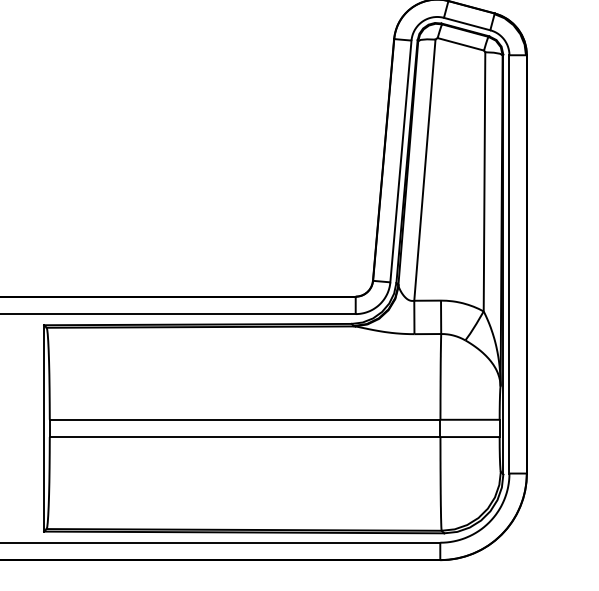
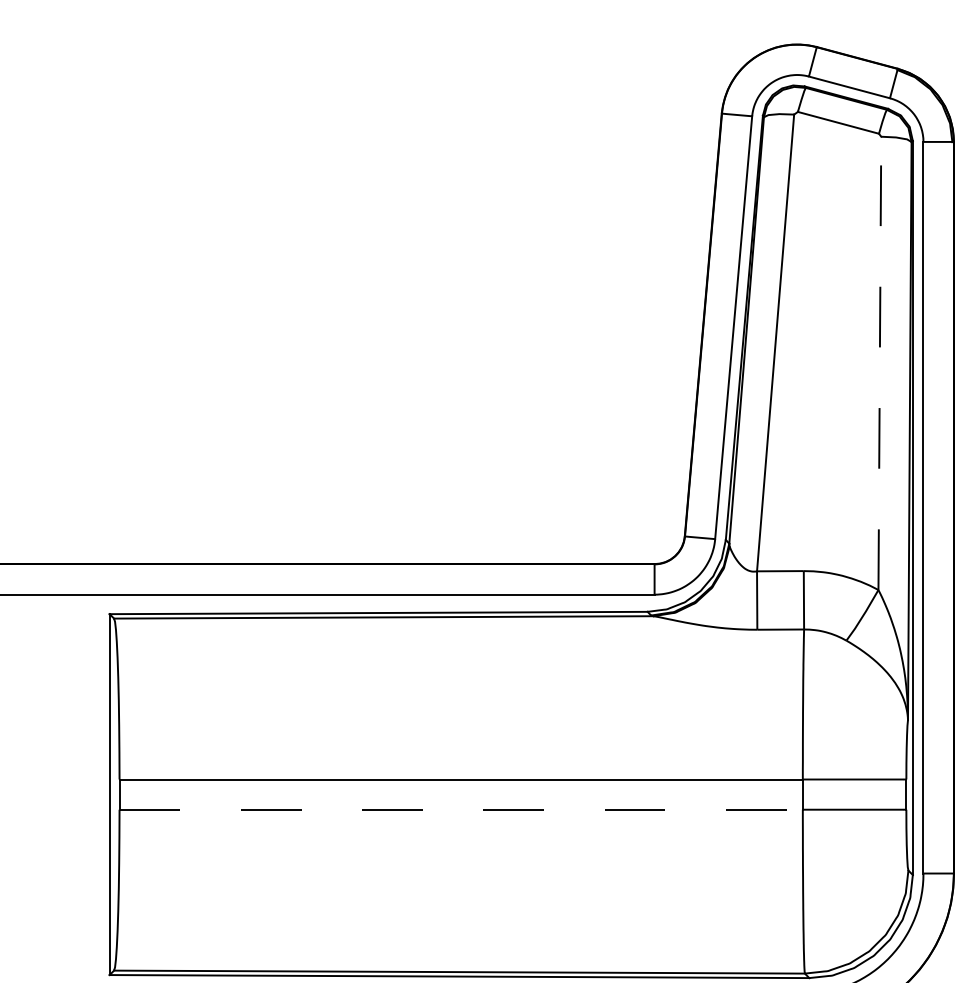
line: (484, 181) -> (879, 362), solid -> dashed
line: (245, 437) -> (461, 810), solid -> dashed

